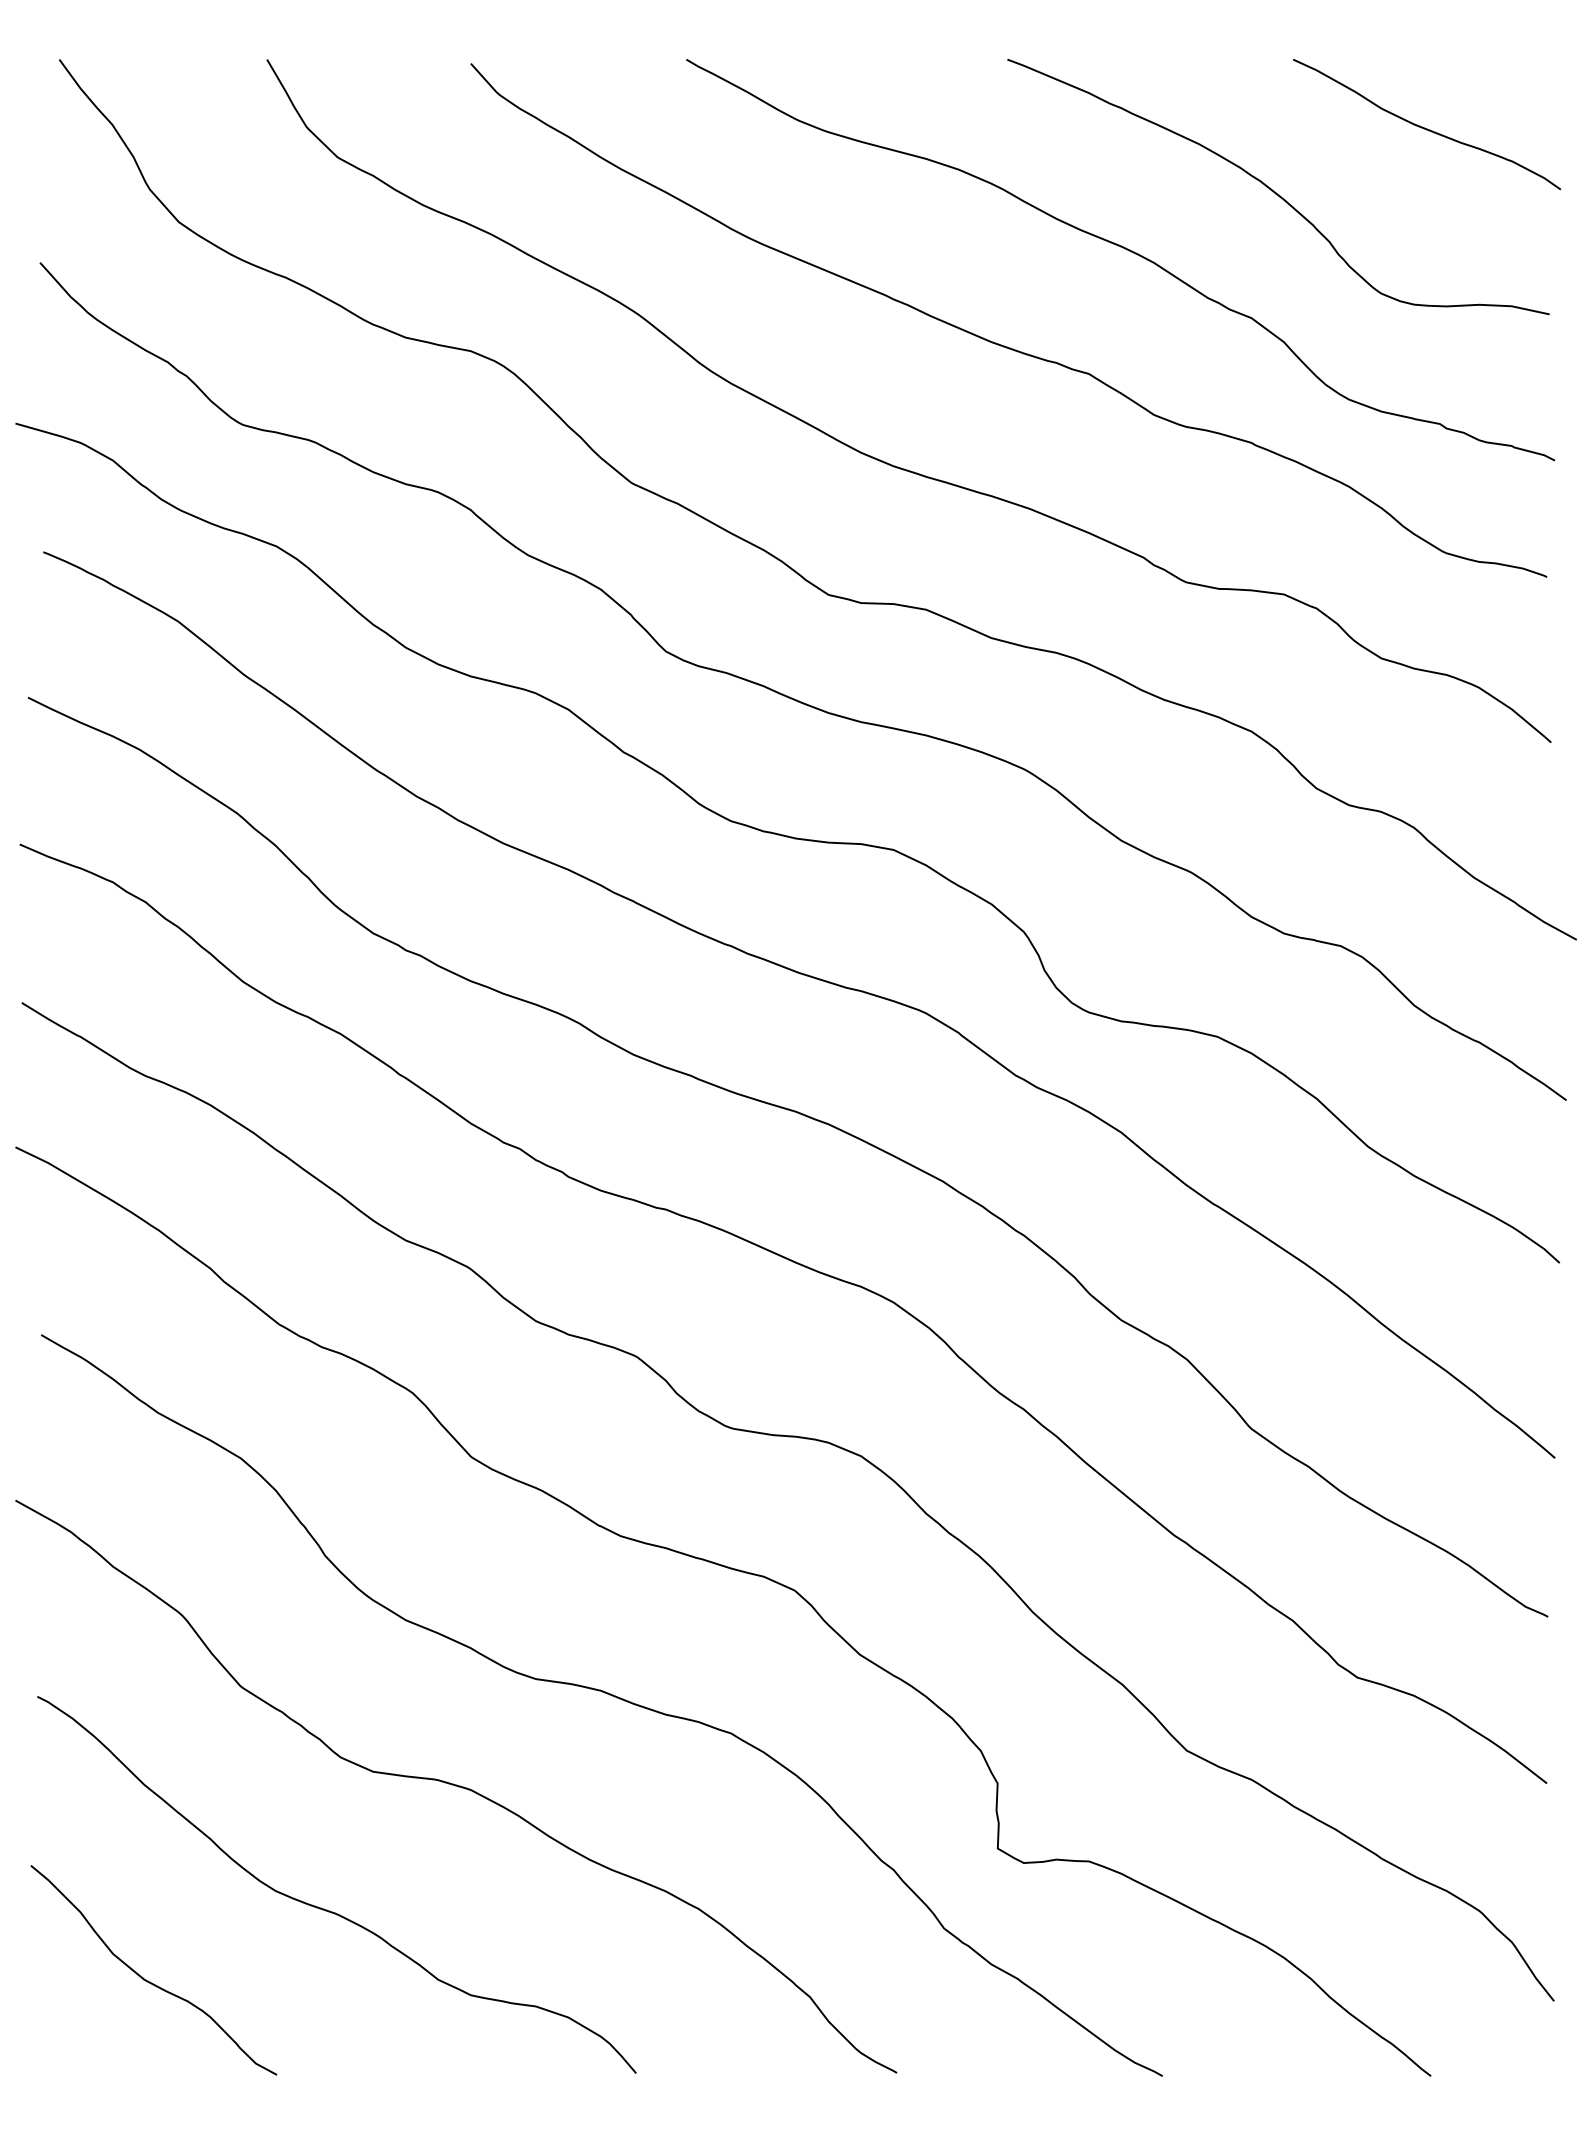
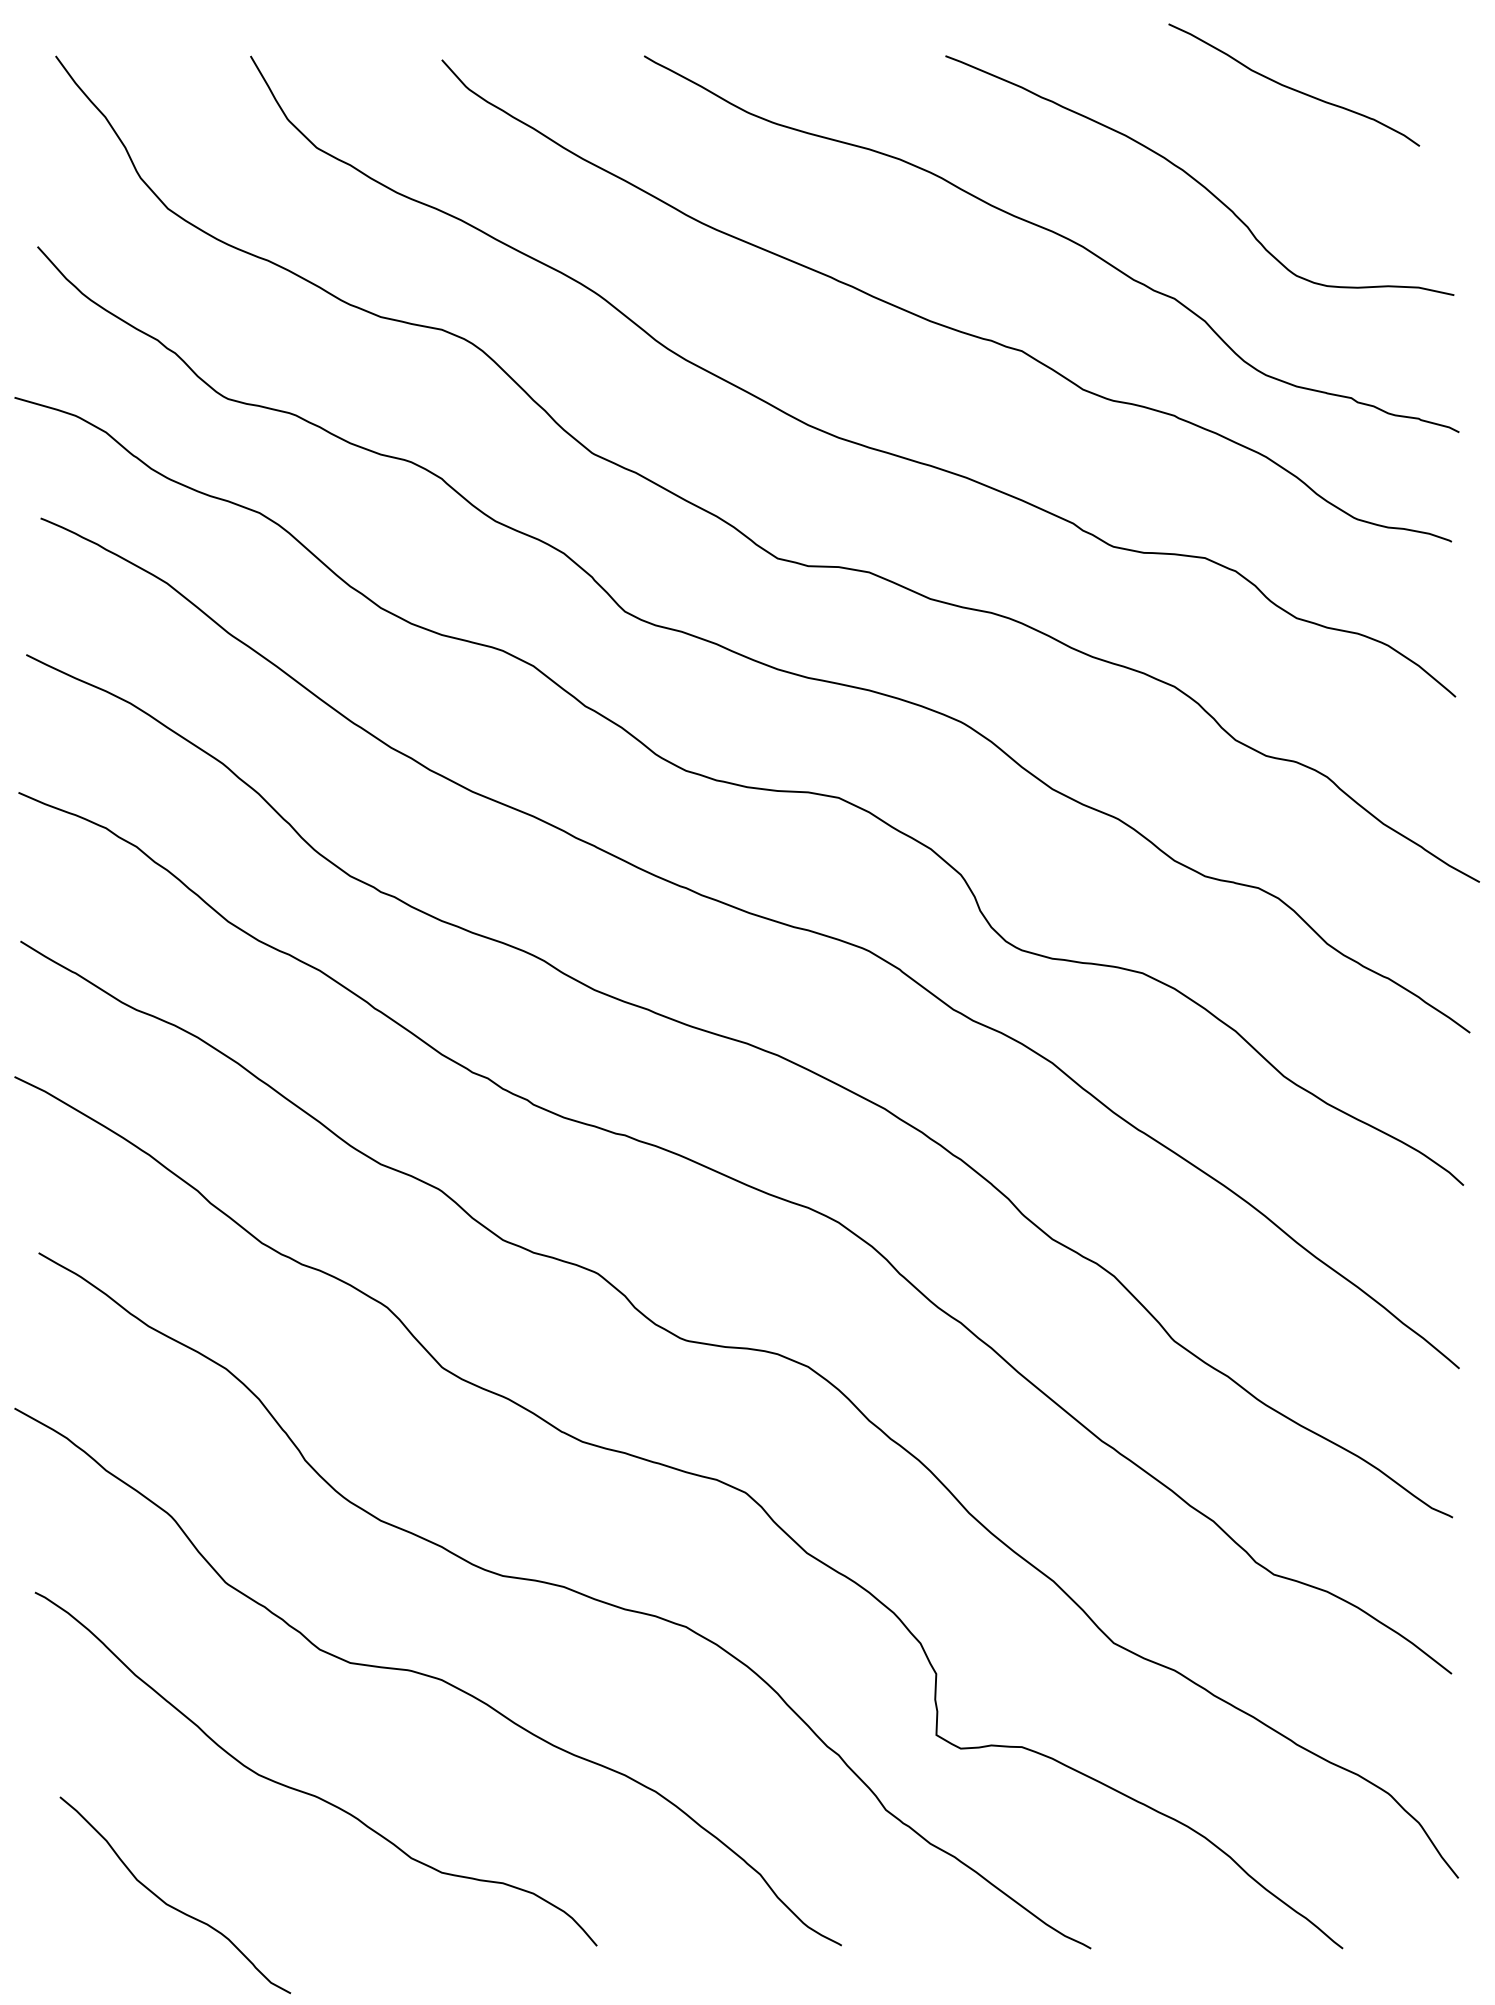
curve: (1425, 127) -> (1292, 87), moved
curve: (148, 1980) -> (170, 1904), moved

